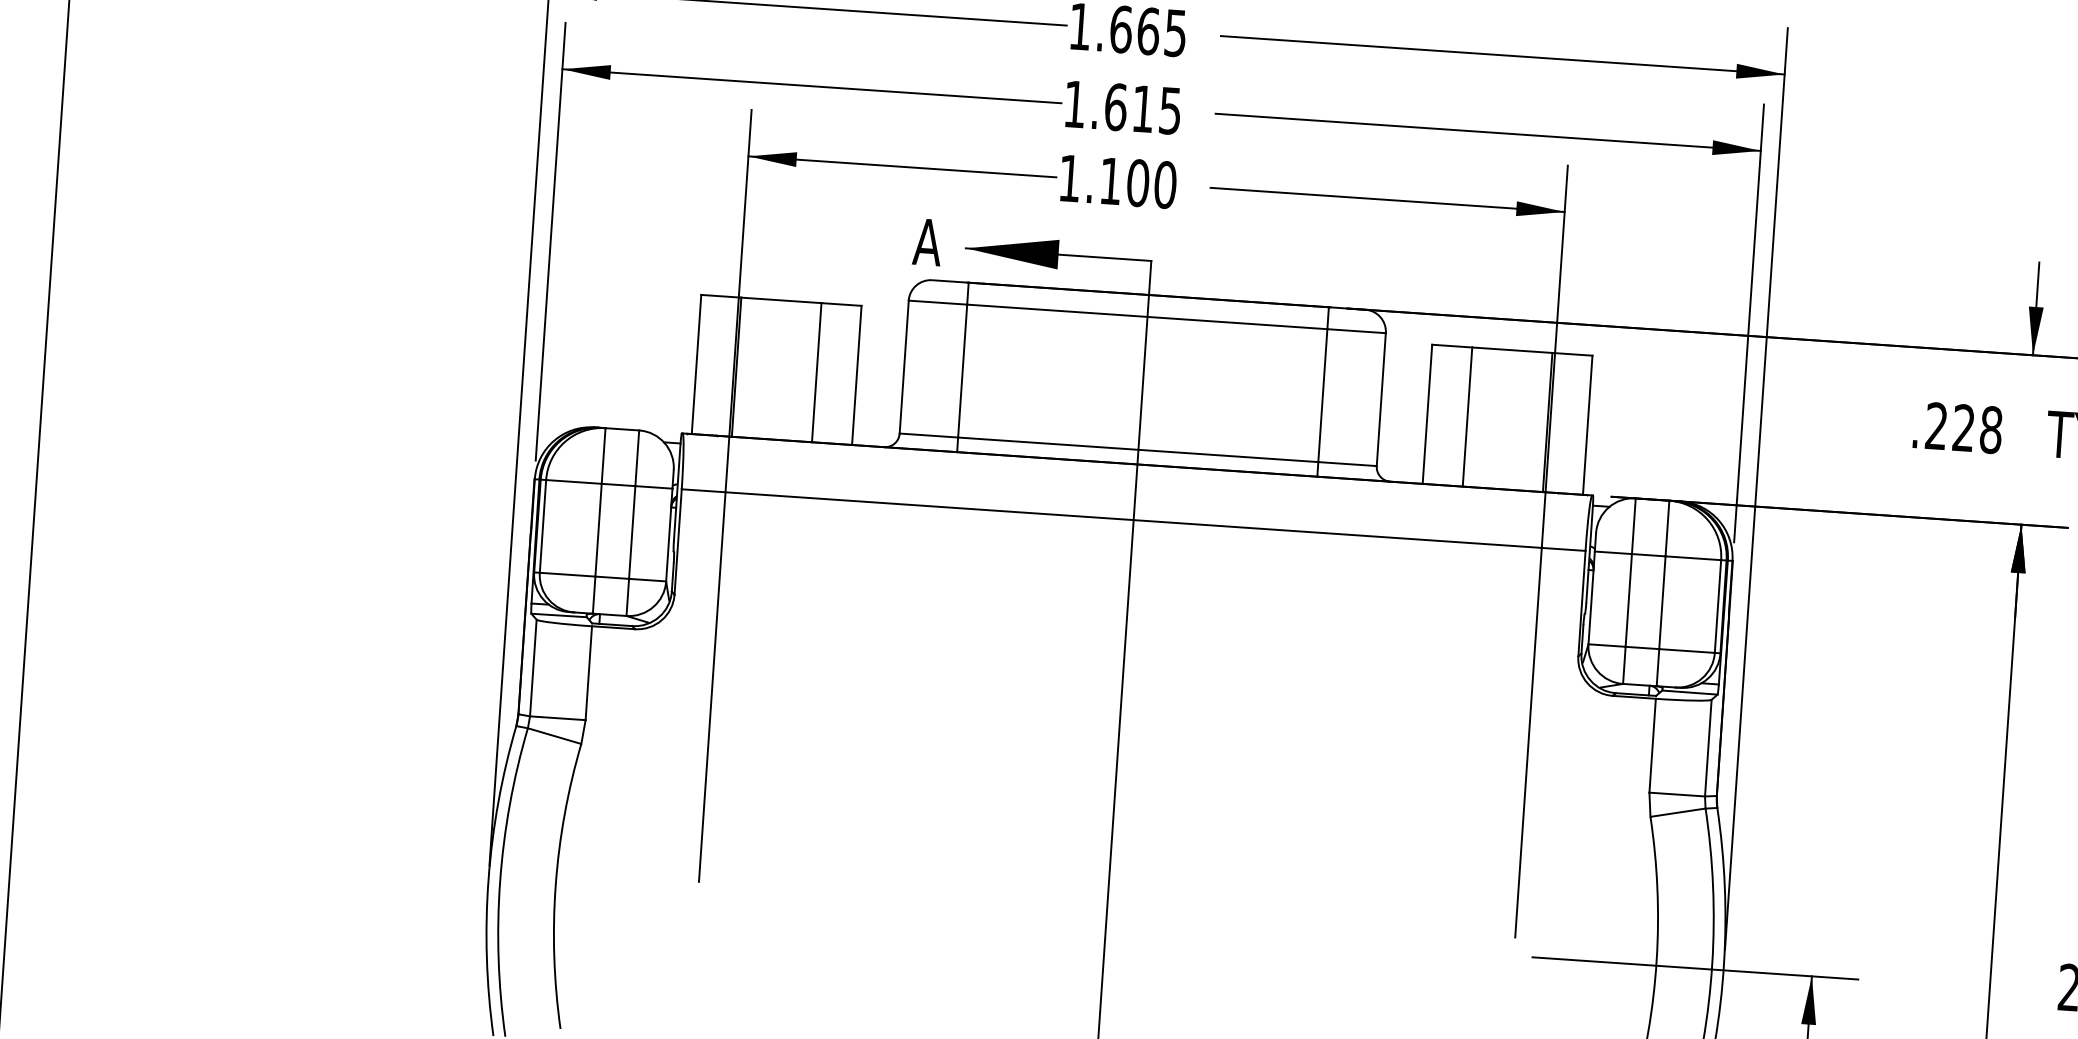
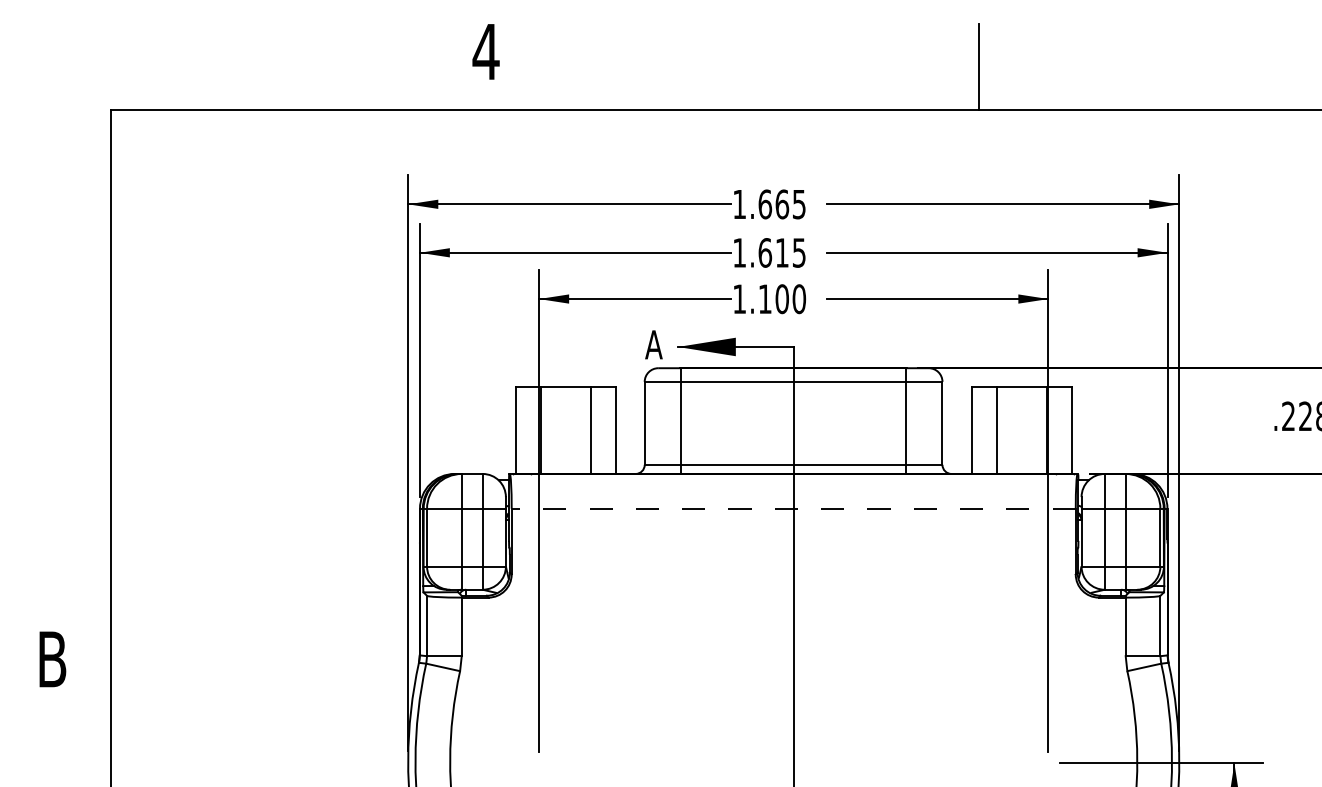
line: (1133, 519) -> (793, 508), solid -> dashed

